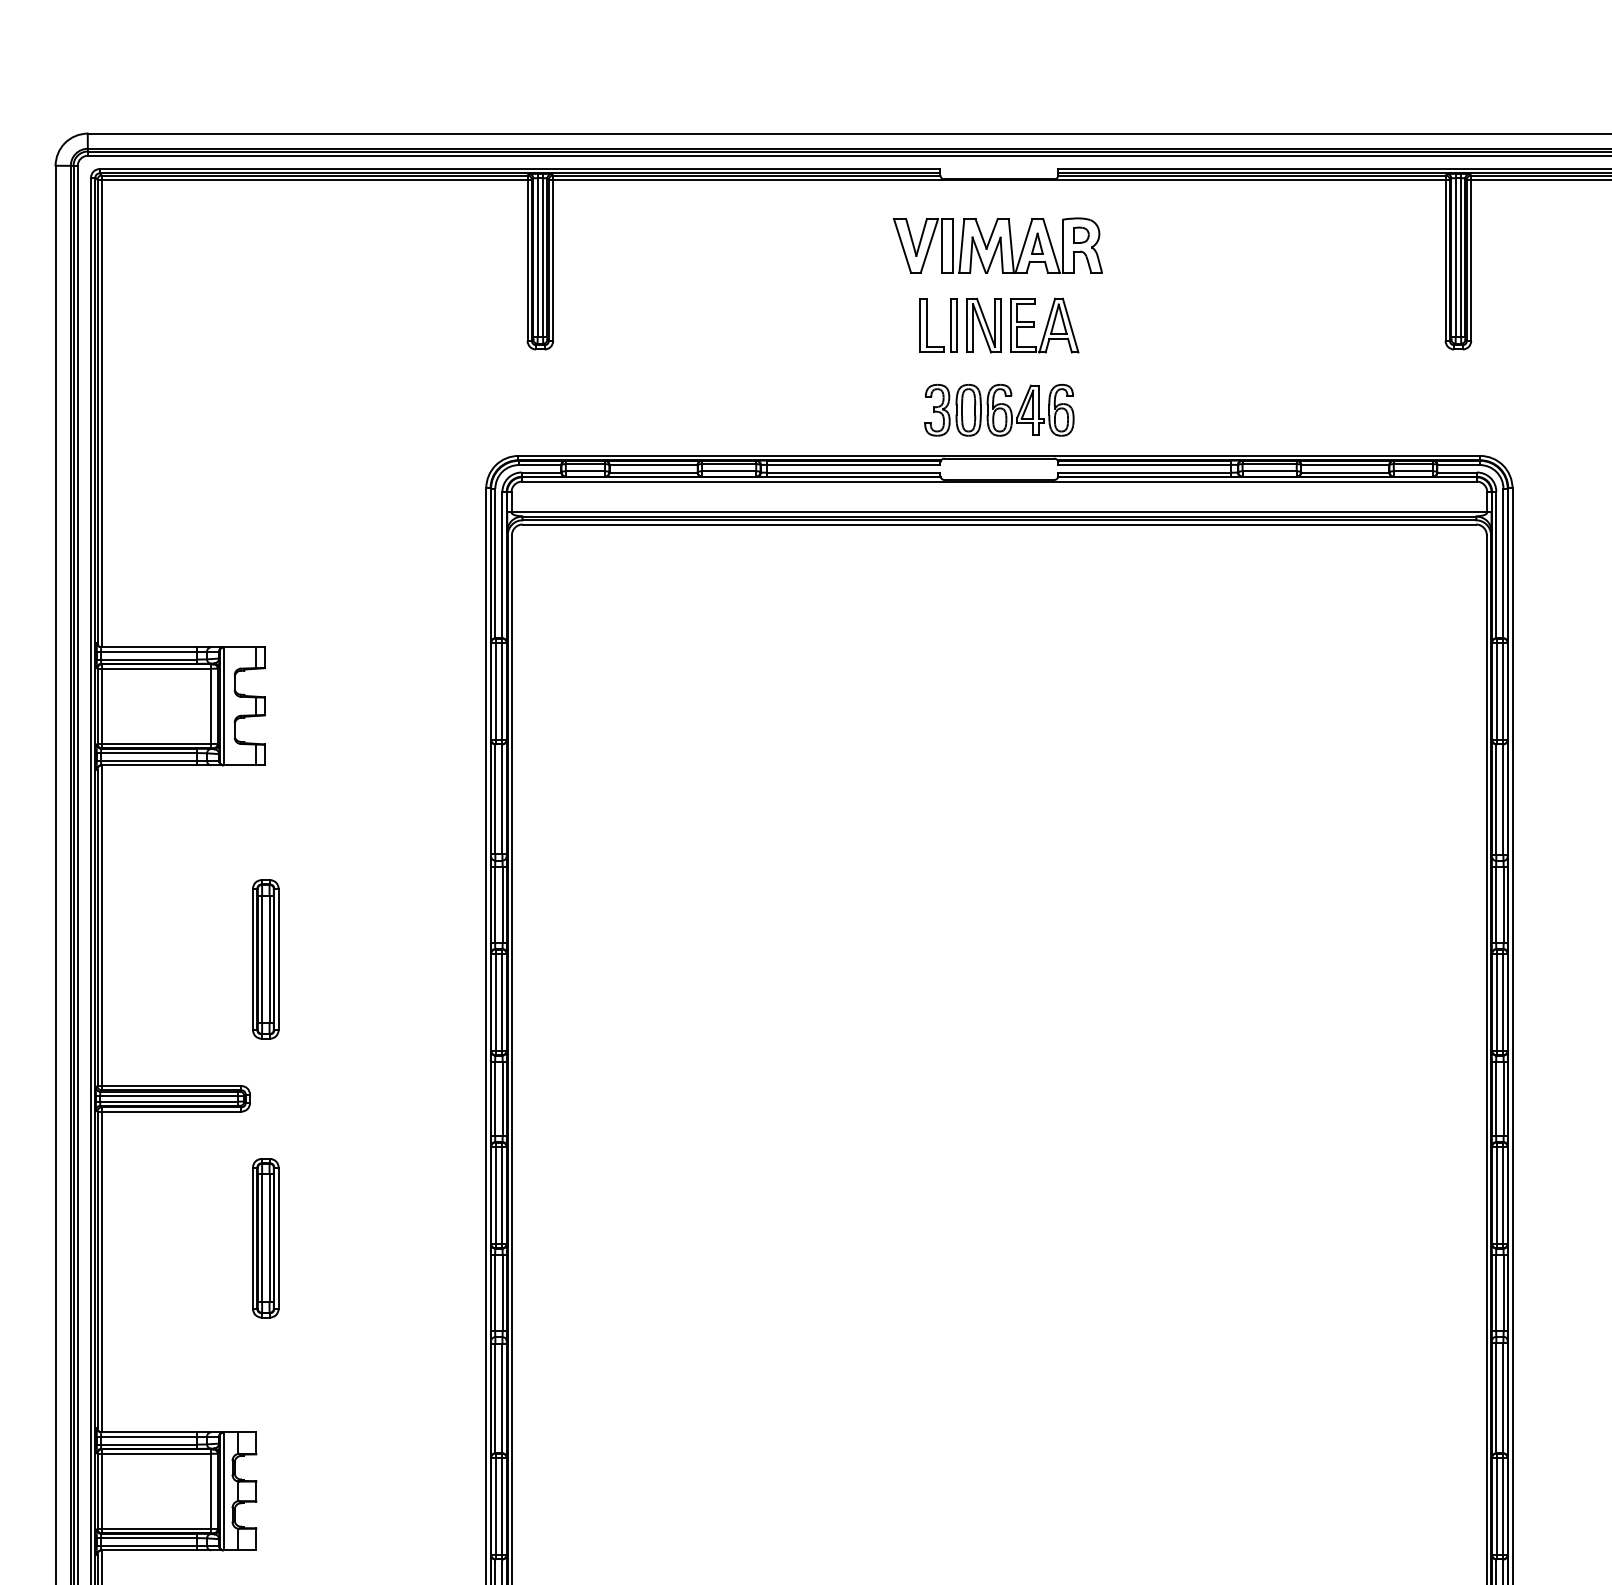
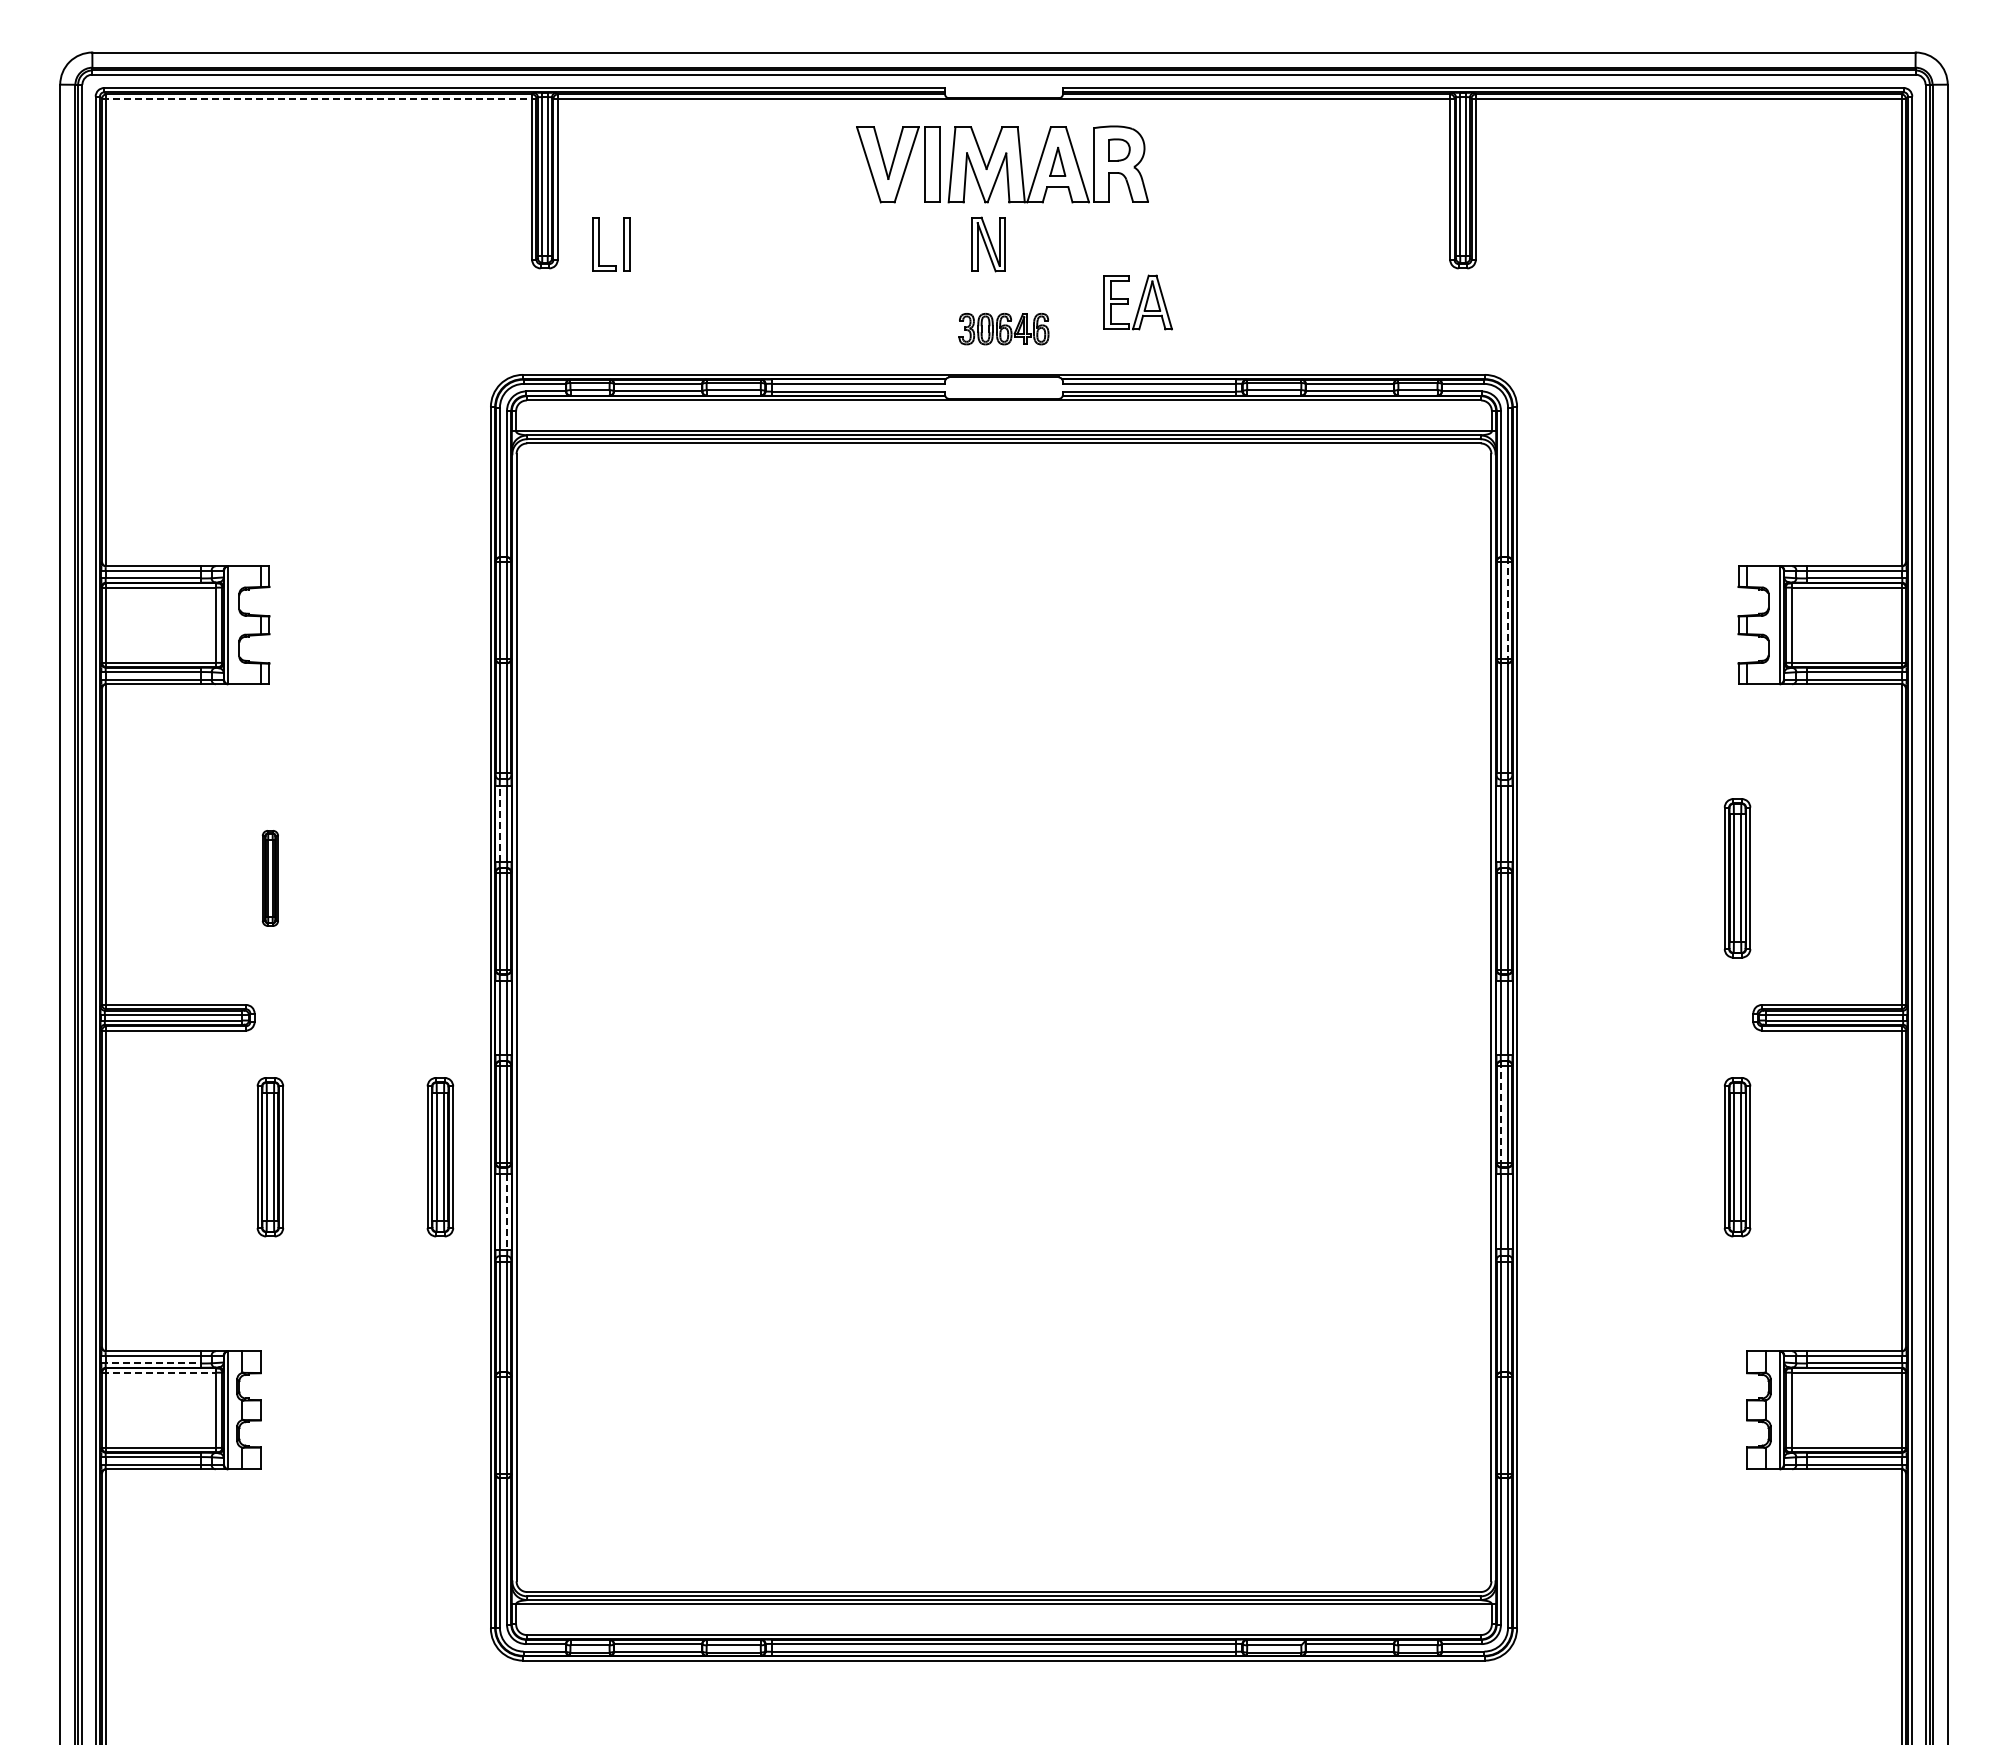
line: (314, 179) -> (319, 98), solid -> dashed
part: (997, 245) -> (1002, 164), size x1.4
part: (926, 325) -> (599, 244), moved
part: (1043, 325) -> (1137, 302), moved
part: (998, 409) -> (1003, 328), size x0.6
line: (1502, 691) -> (1507, 610), solid -> dashed
line: (494, 904) -> (499, 823), solid -> dashed
part: (265, 959) -> (270, 878), size x0.6
line: (1496, 1195) -> (1501, 1114), solid -> dashed
part: (435, 1238) -> (440, 1157), added
line: (502, 1292) -> (507, 1211), solid -> dashed
line: (146, 1444) -> (151, 1363), solid -> dashed
line: (153, 1453) -> (158, 1372), solid -> dashed

